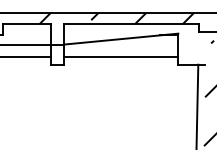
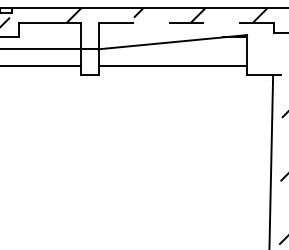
line: (131, 23) -> (186, 22), solid -> dashed

